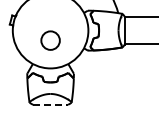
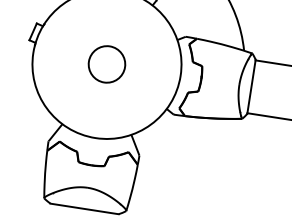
circle: (50, 40) -> (106, 64), moved
line: (51, 104) -> (86, 208), dashed -> solid

